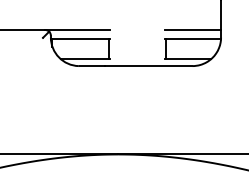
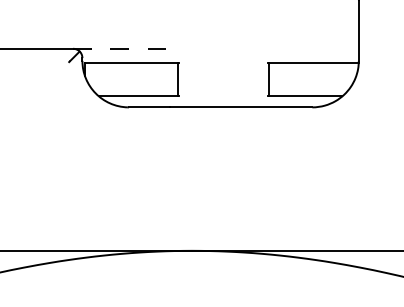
line: (77, 30) -> (125, 49), solid -> dashed
line: (192, 30) -> (312, 49), removed

